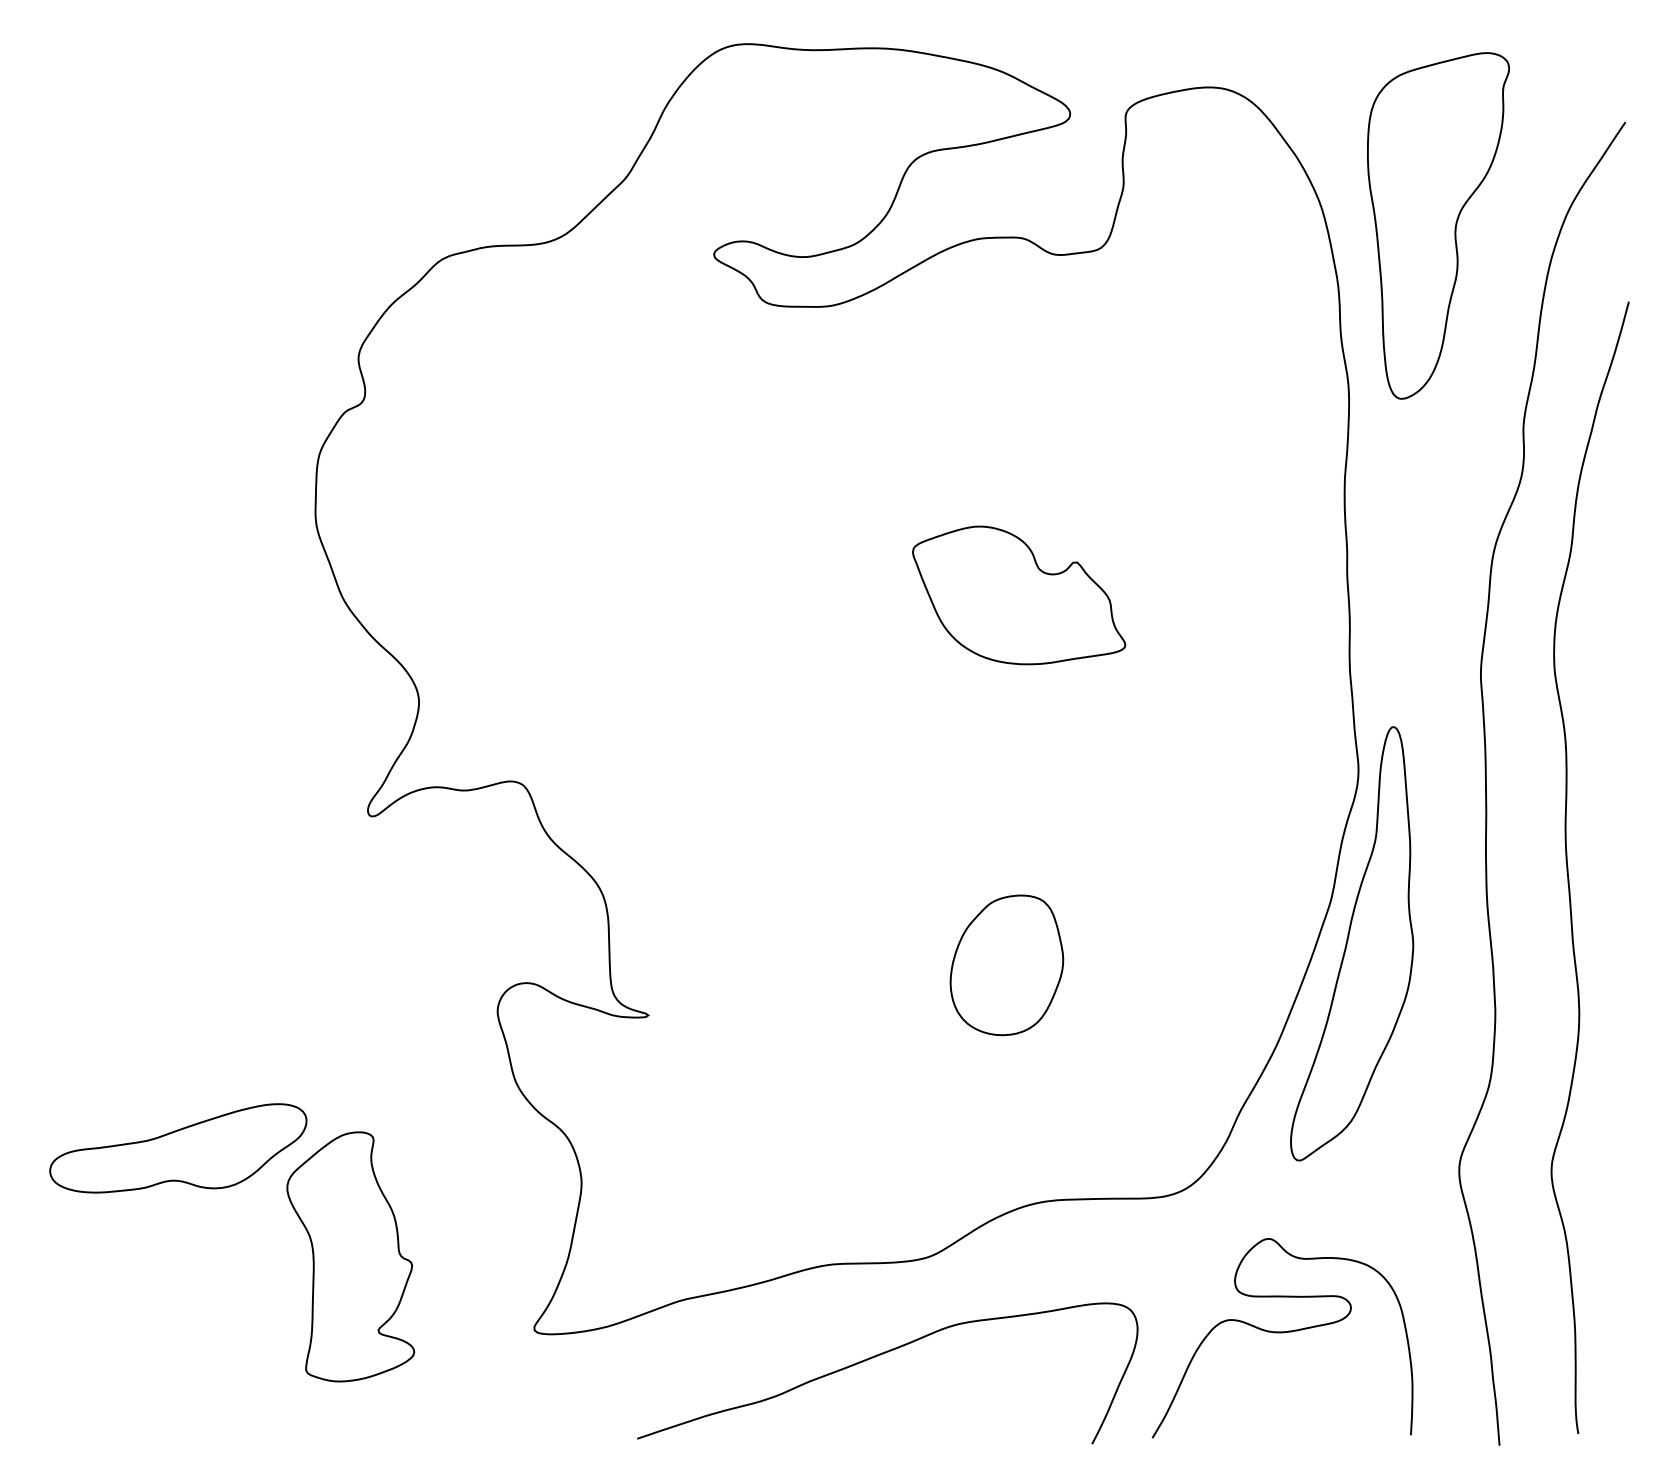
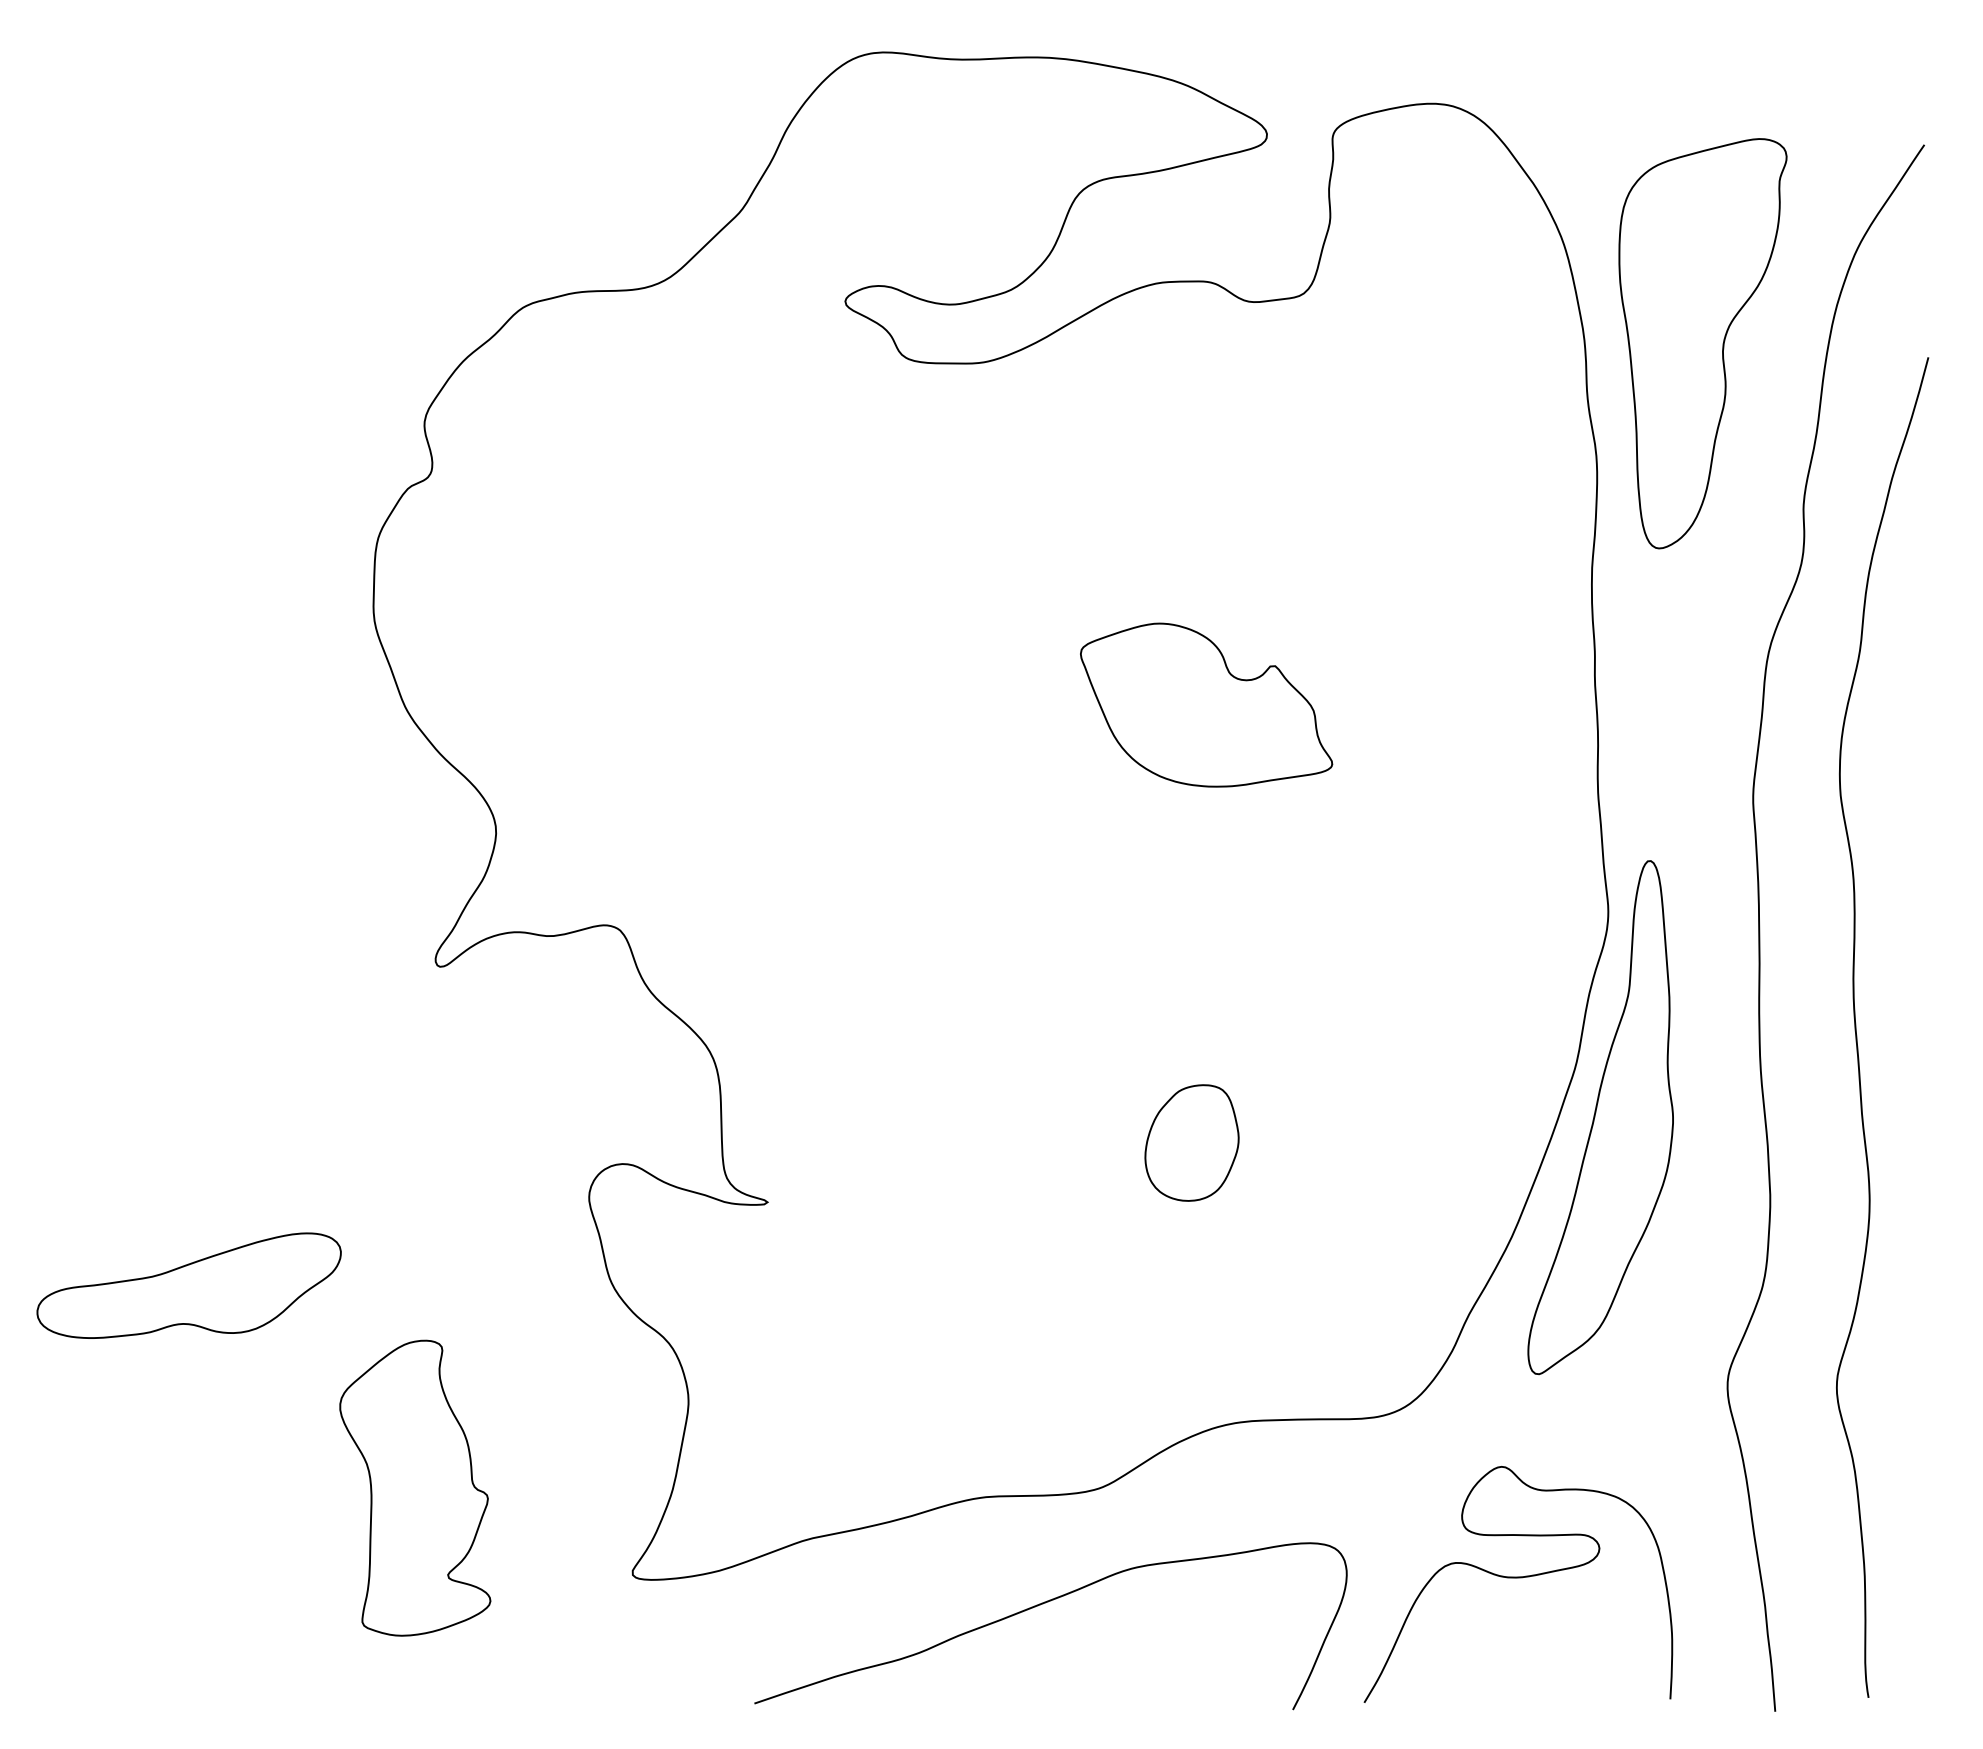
part: (1438, 225) -> (1702, 343), moved
part: (1006, 964) -> (1191, 1142), size x0.7
part: (177, 1148) -> (188, 1285), moved

